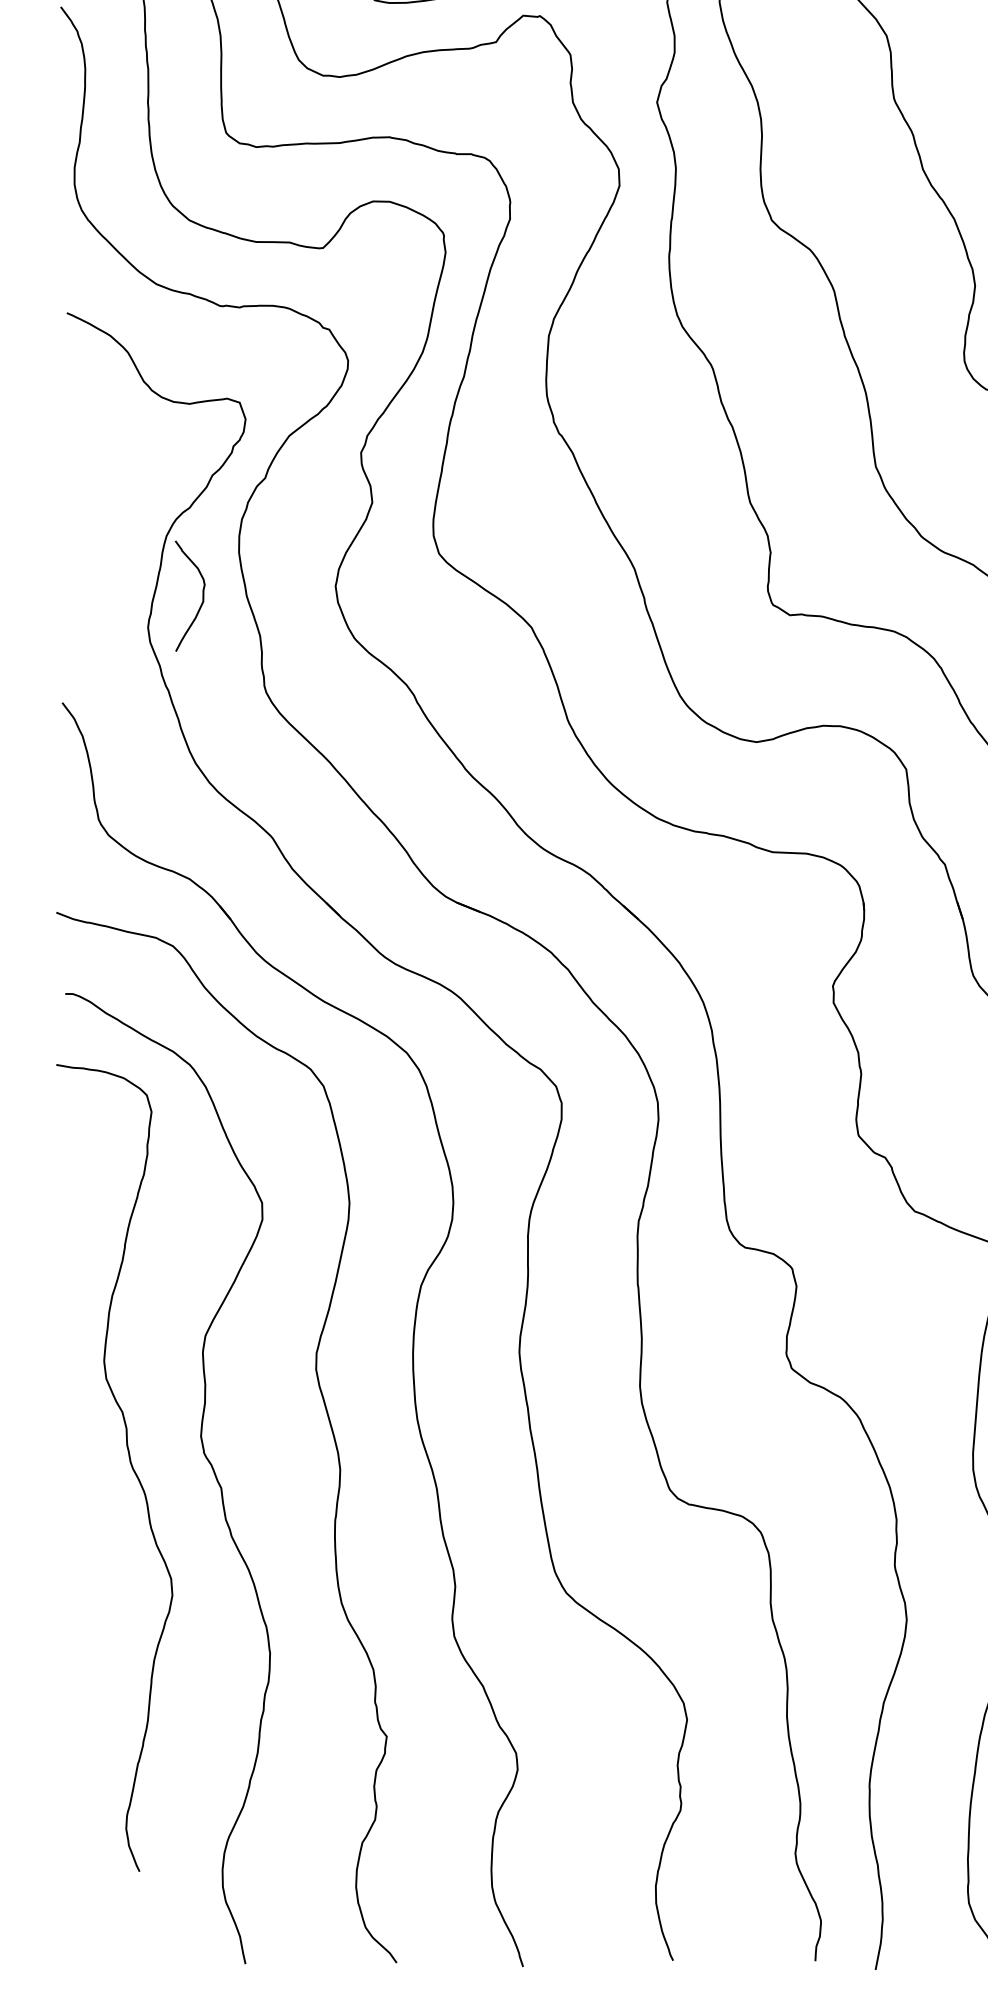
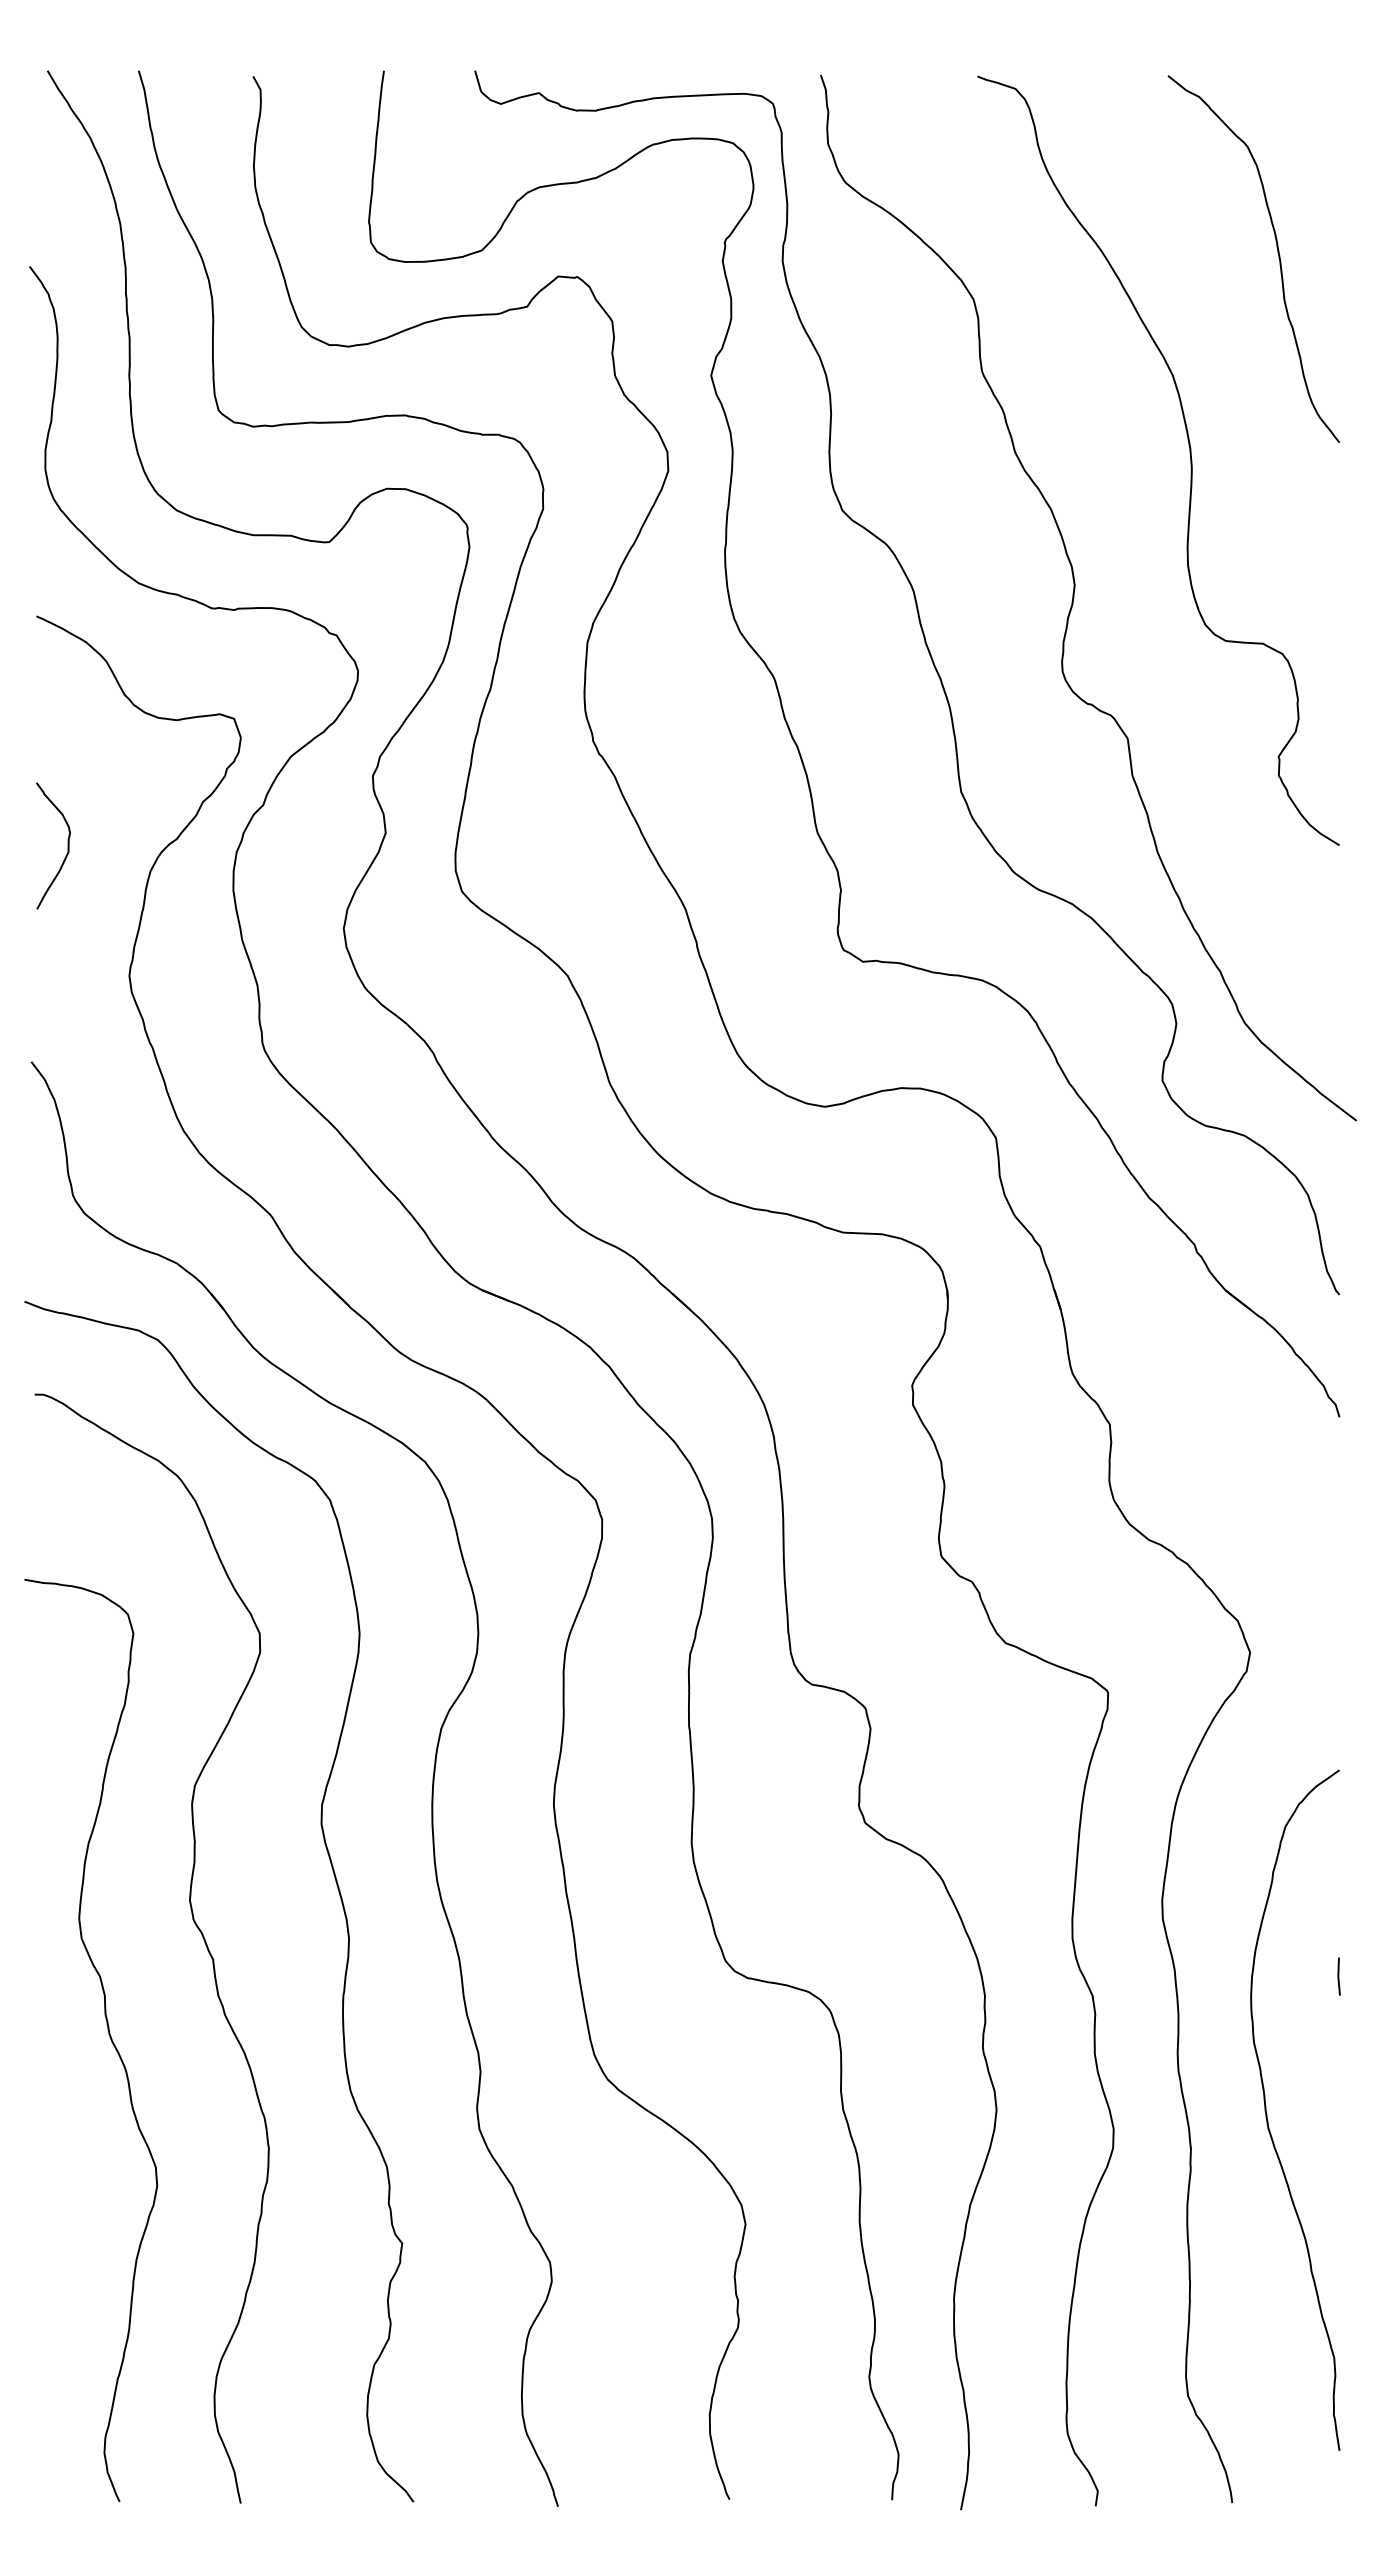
curve: (202, 595) -> (67, 845), moved
curve: (129, 1462) -> (108, 2034), moved

